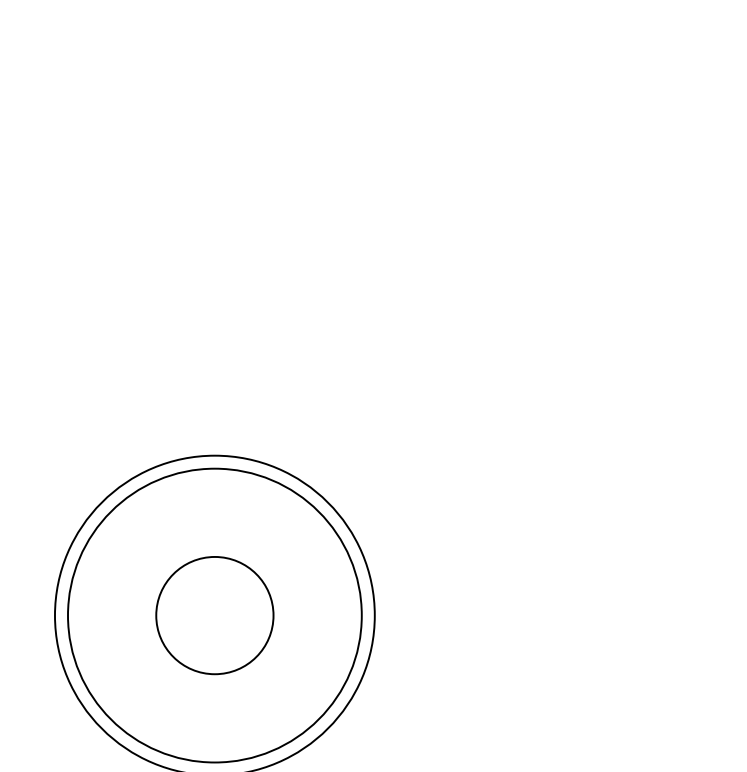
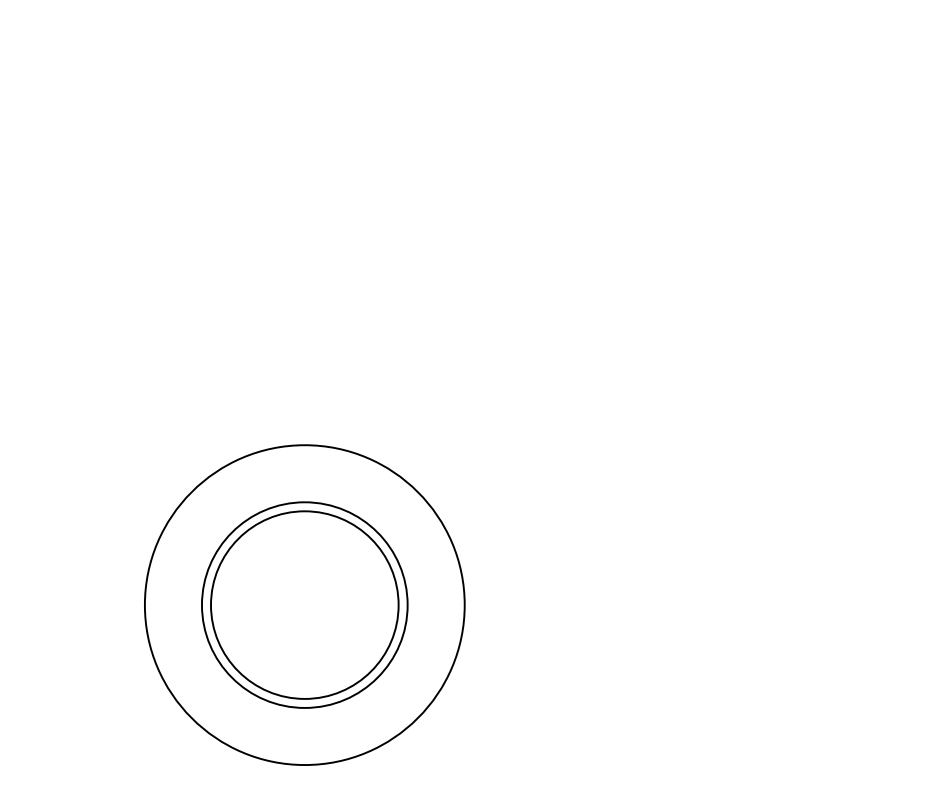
circle: (214, 614) -> (304, 604), size x1.6
circle: (214, 615) -> (304, 605), size x0.7

